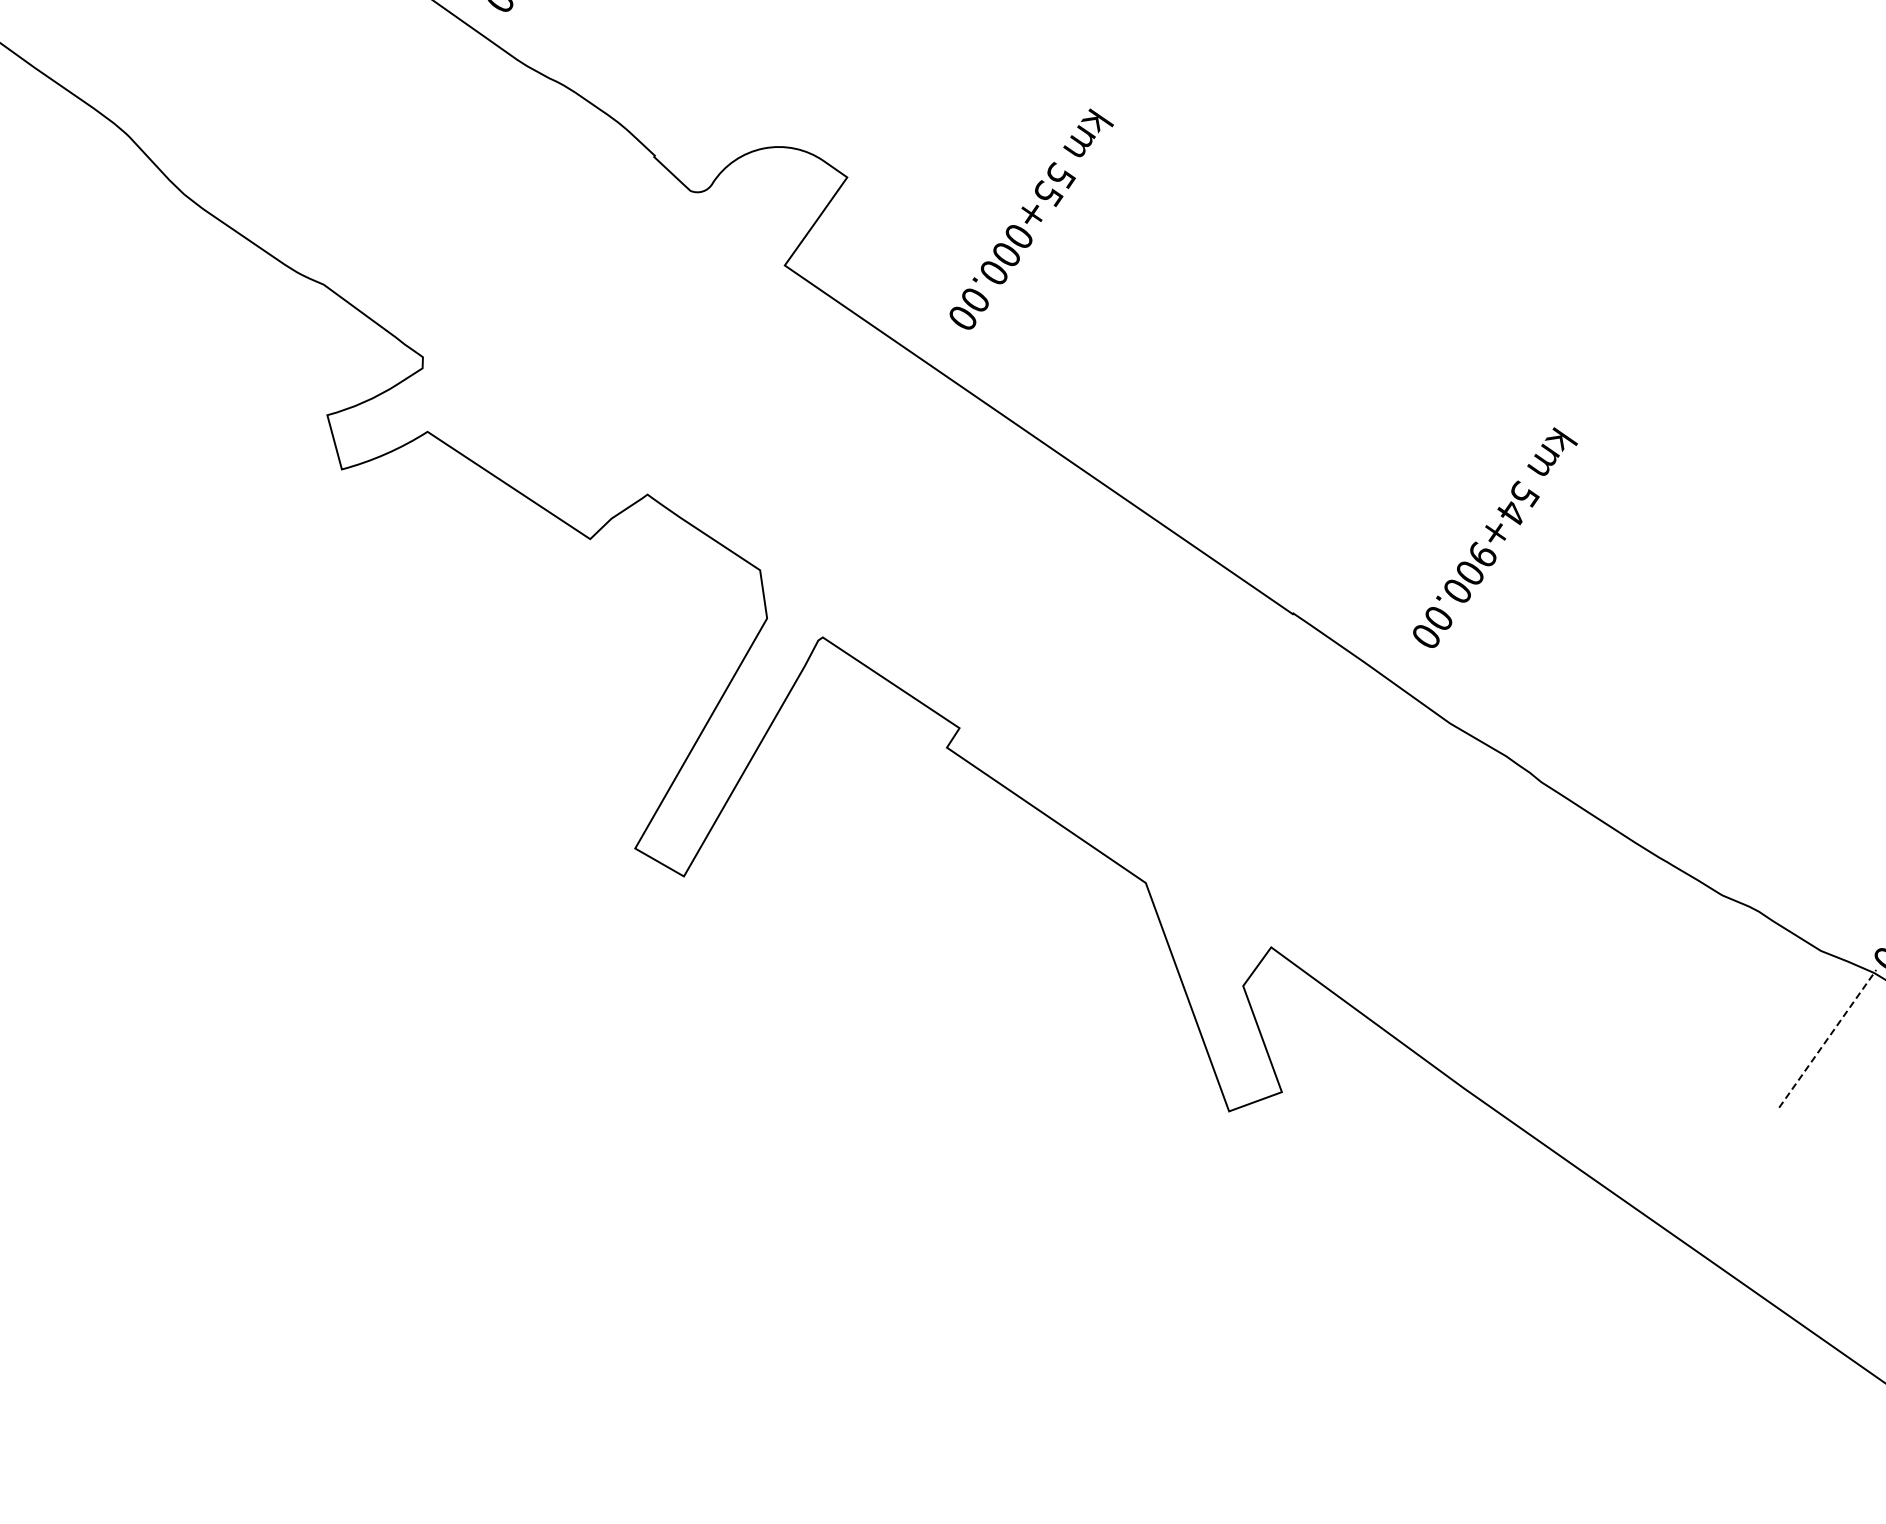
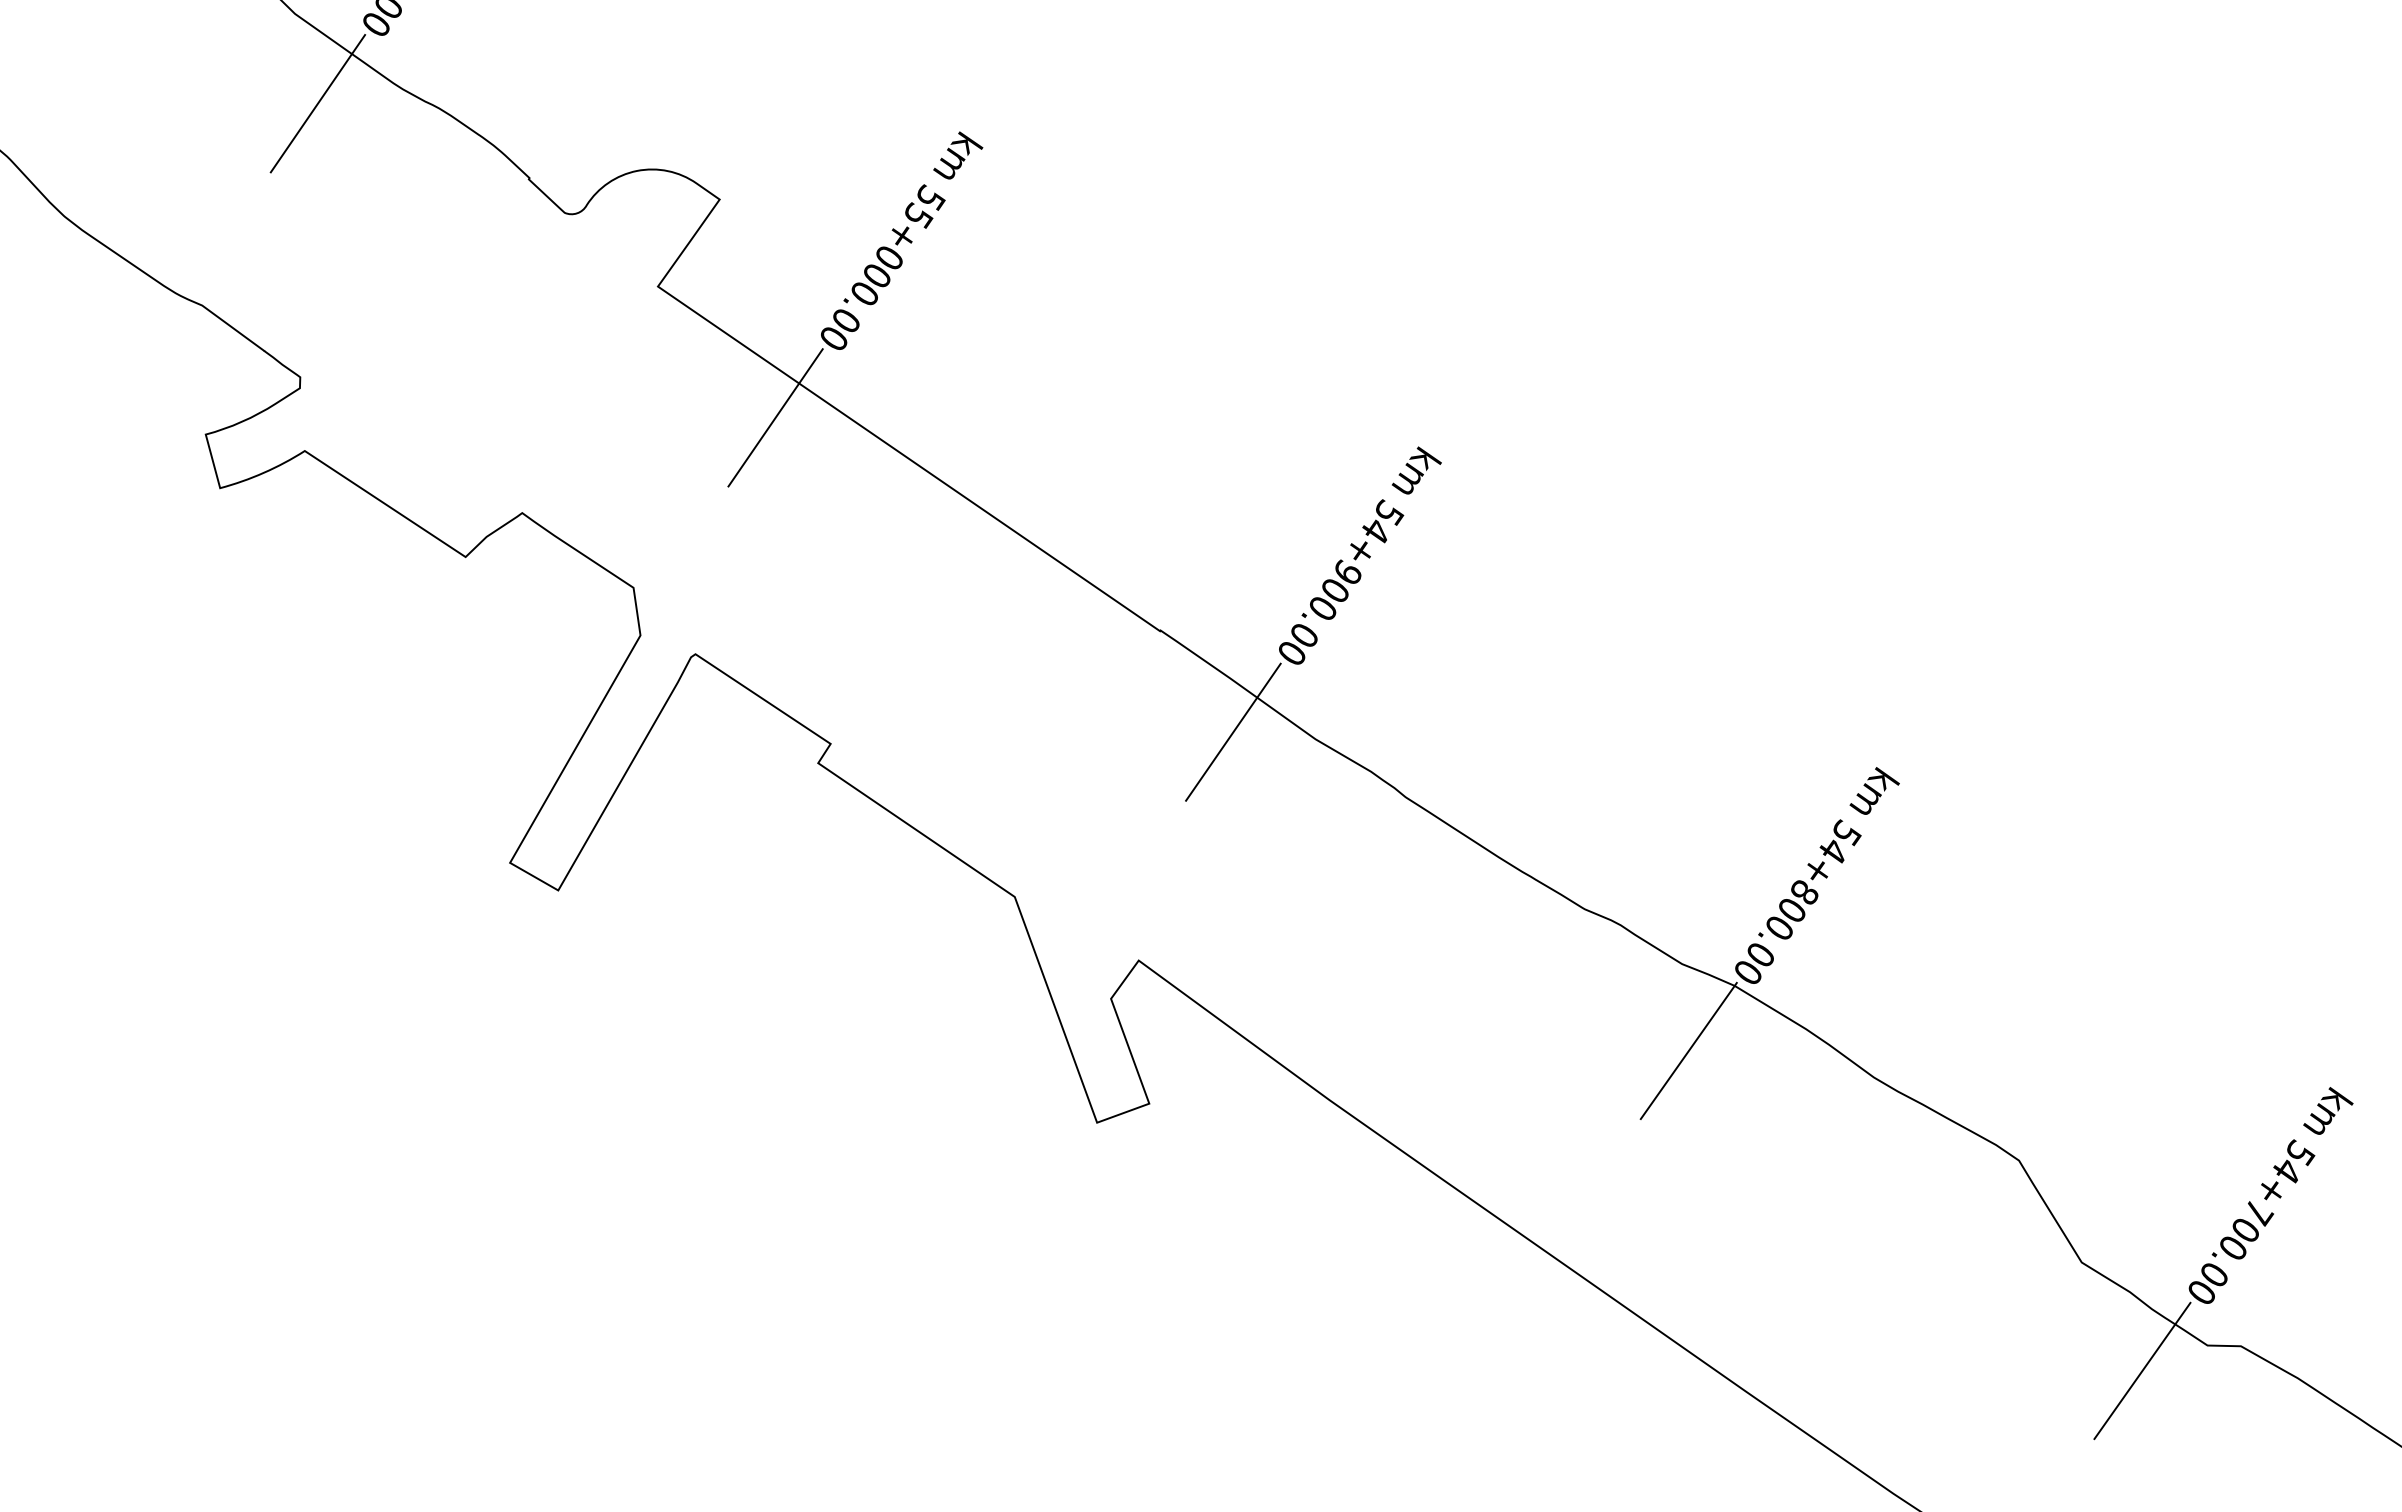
line: (440, 80) -> (317, 103), added
line: (903, 397) -> (775, 417), added
line: (1367, 715) -> (1233, 731), added
line: (1828, 1038) -> (1689, 1050), dashed -> solid

